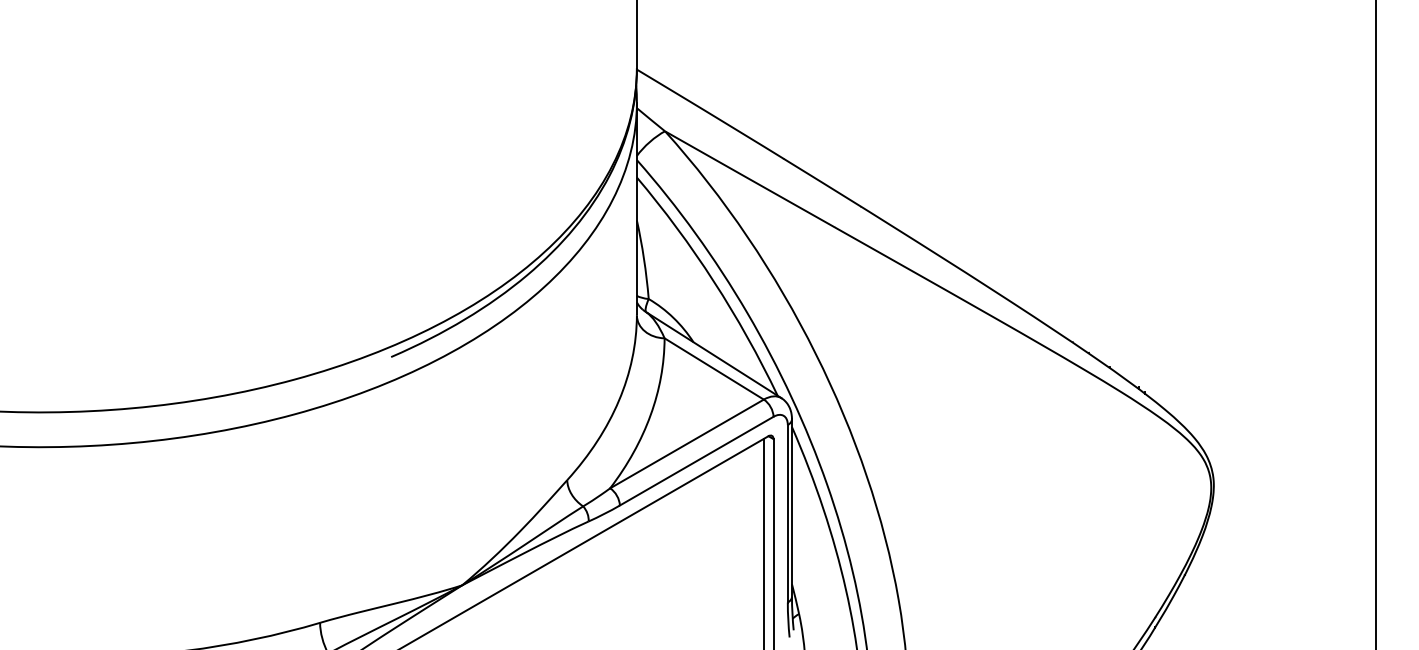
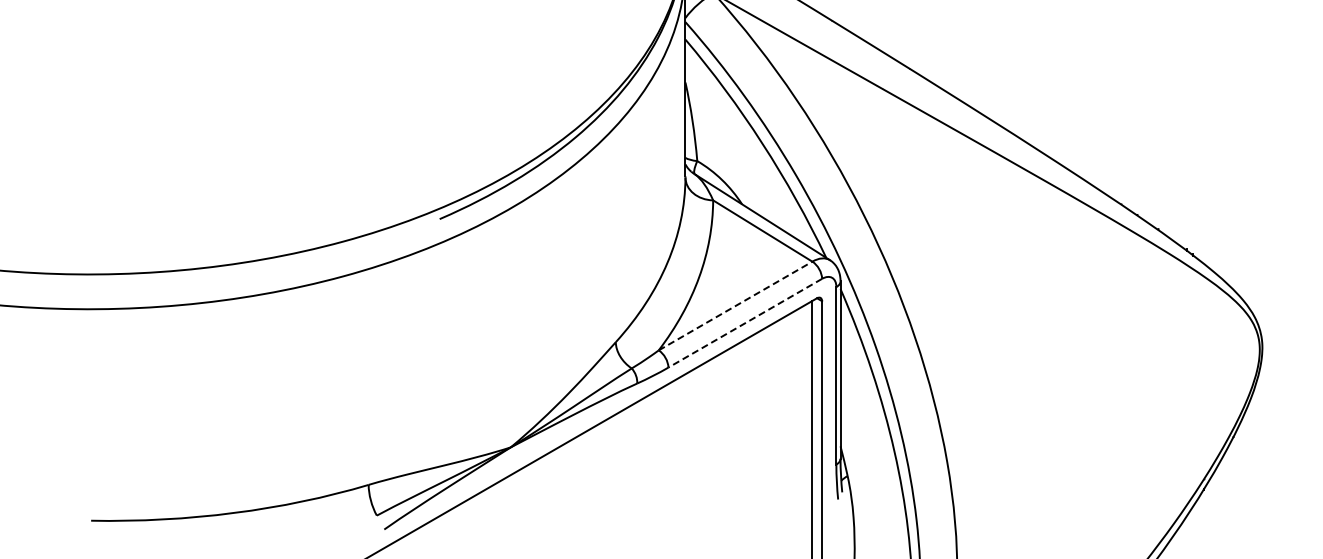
line: (686, 443) -> (735, 305), solid -> dashed
line: (696, 461) -> (745, 323), solid -> dashed

